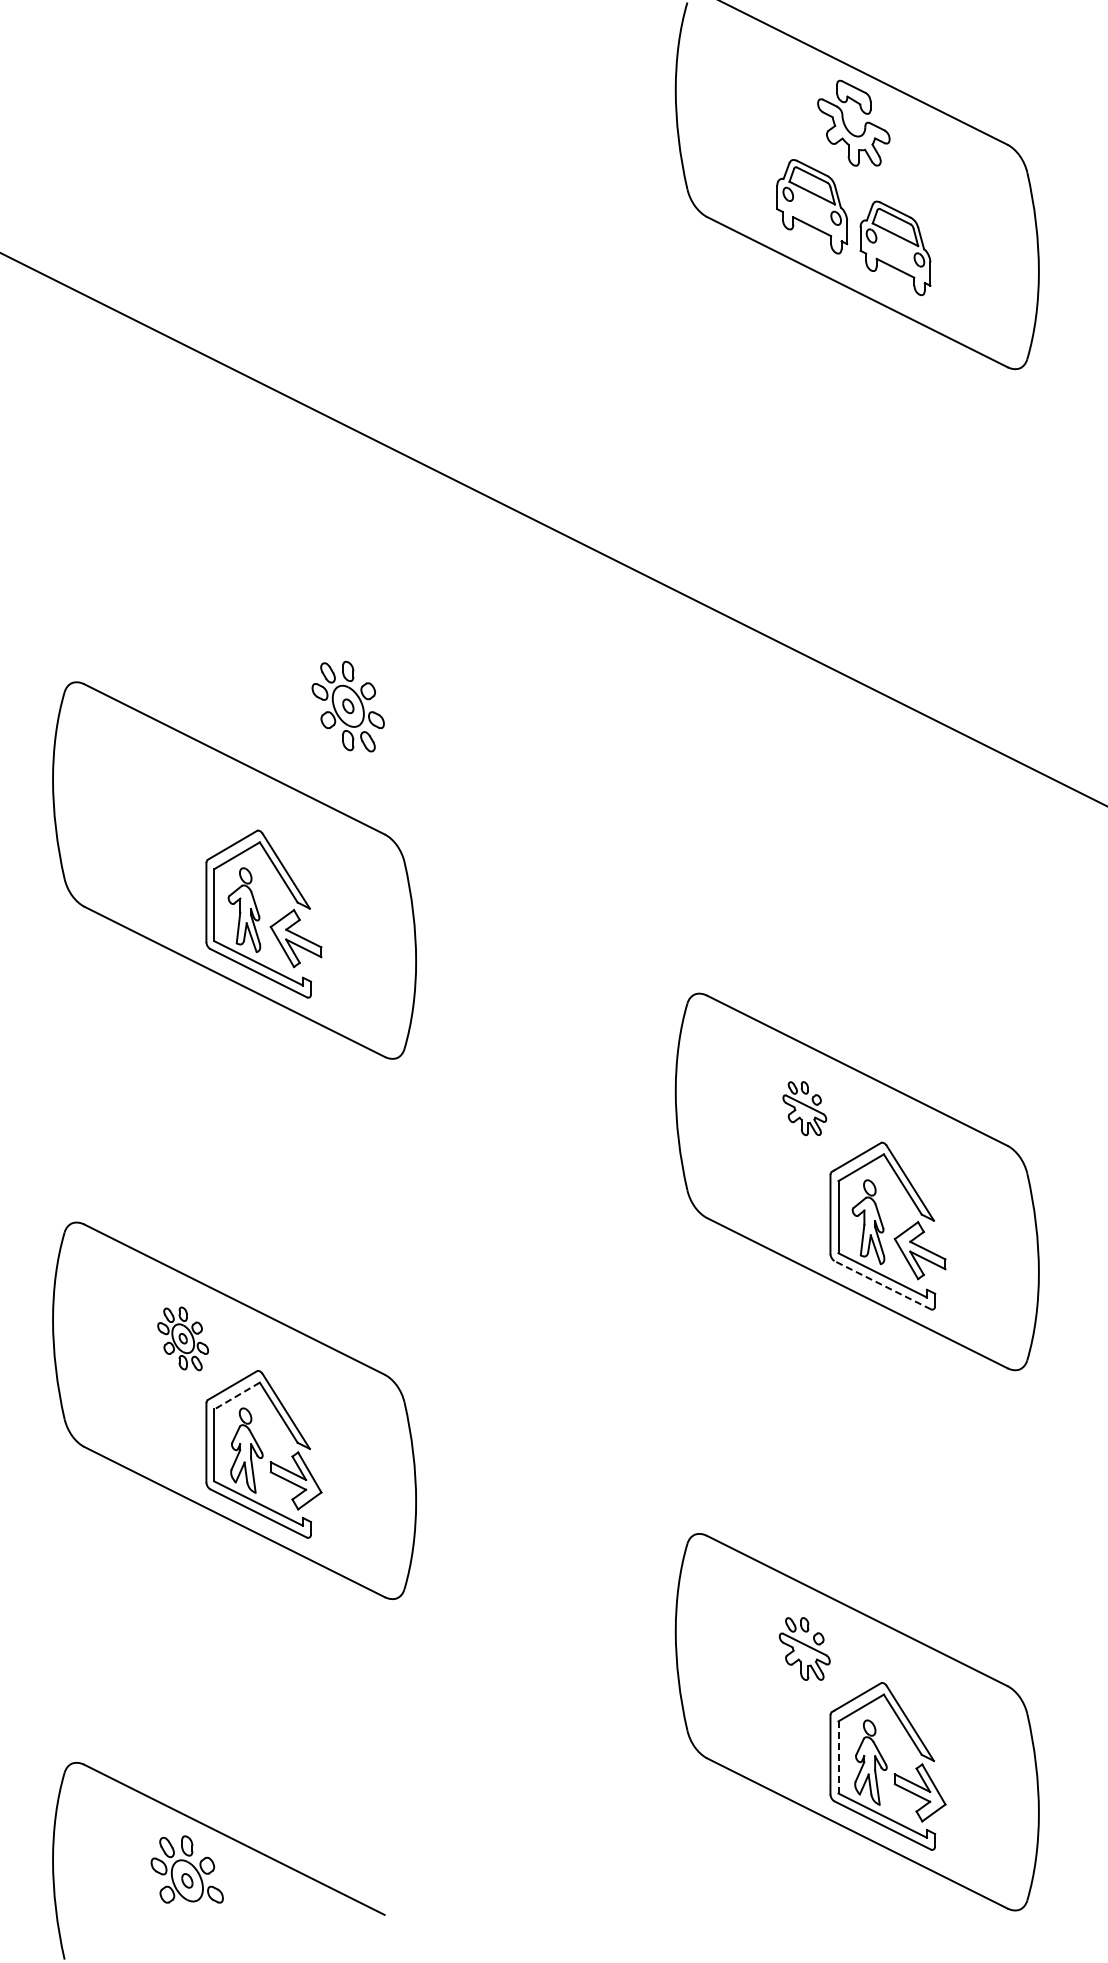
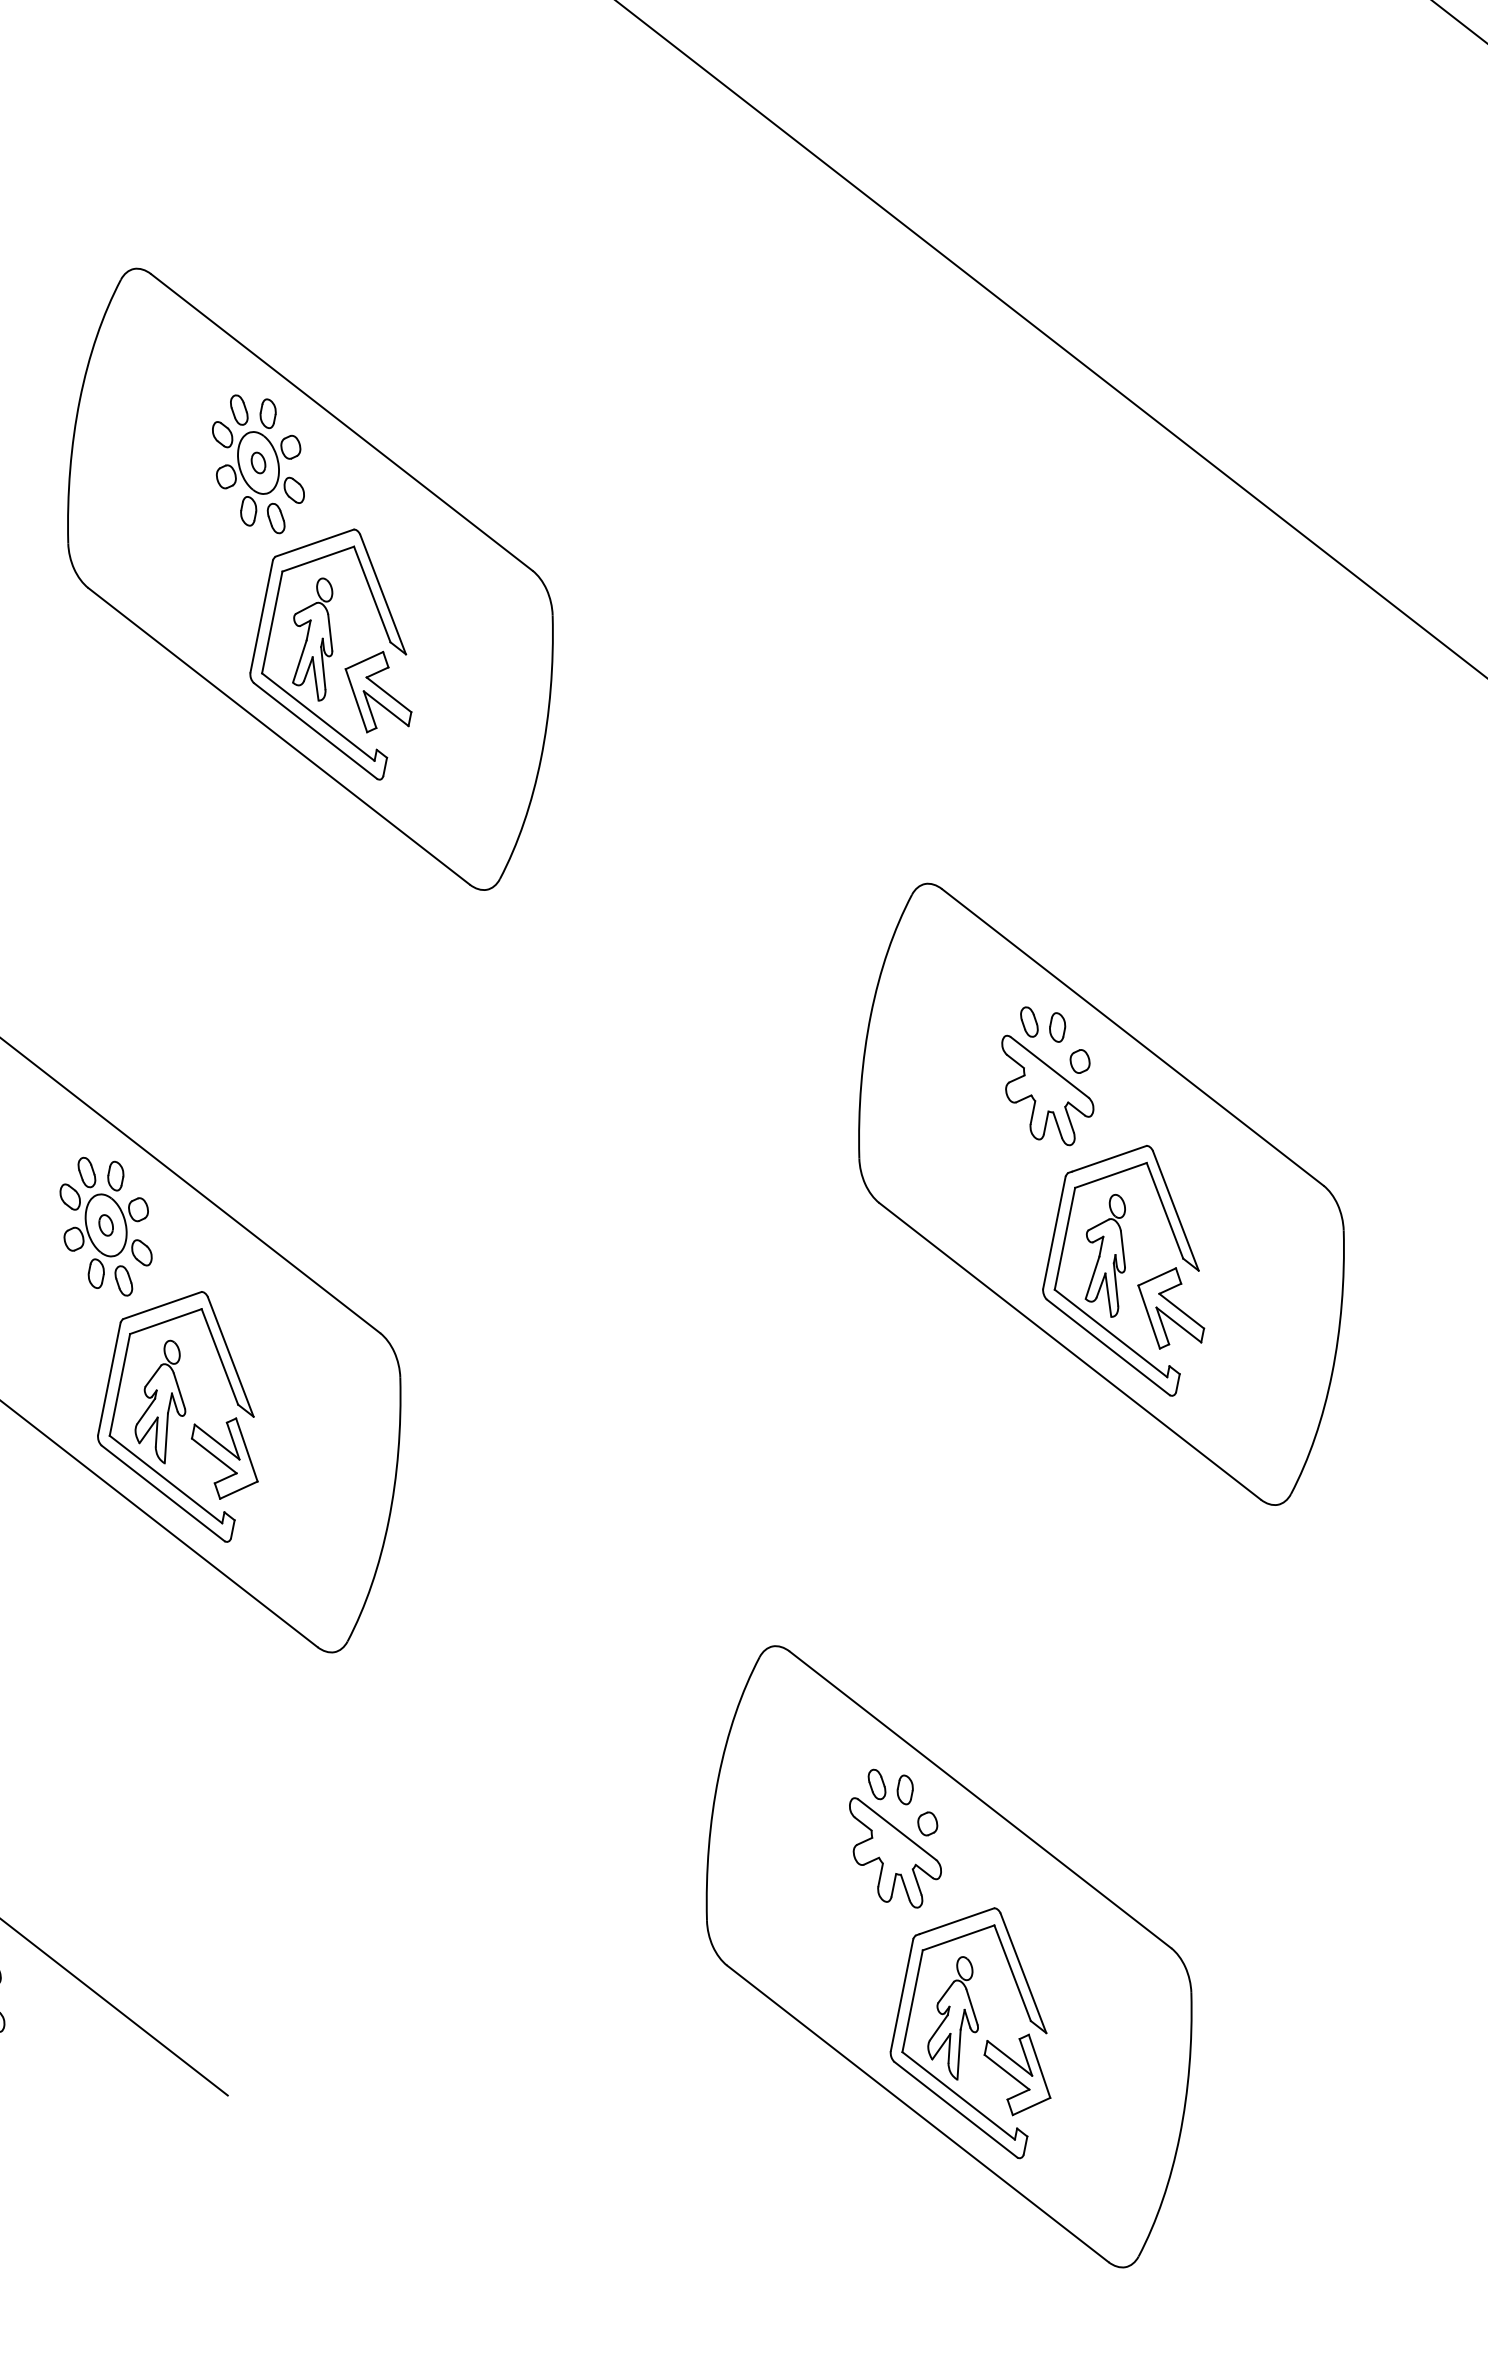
part: (347, 706) -> (257, 462), moved
part: (804, 1108) -> (1047, 1075), size x1.67
line: (882, 1285) -> (1107, 1347), dashed -> solid
part: (182, 1338) -> (105, 1225), size x1.43
line: (236, 1396) -> (164, 1322), dashed -> solid
part: (804, 1648) -> (895, 1837), size x1.43
line: (838, 1757) -> (912, 2001), dashed -> solid

